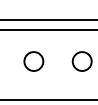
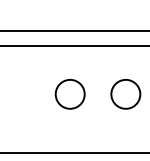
circle: (33, 61) -> (69, 94), moved

